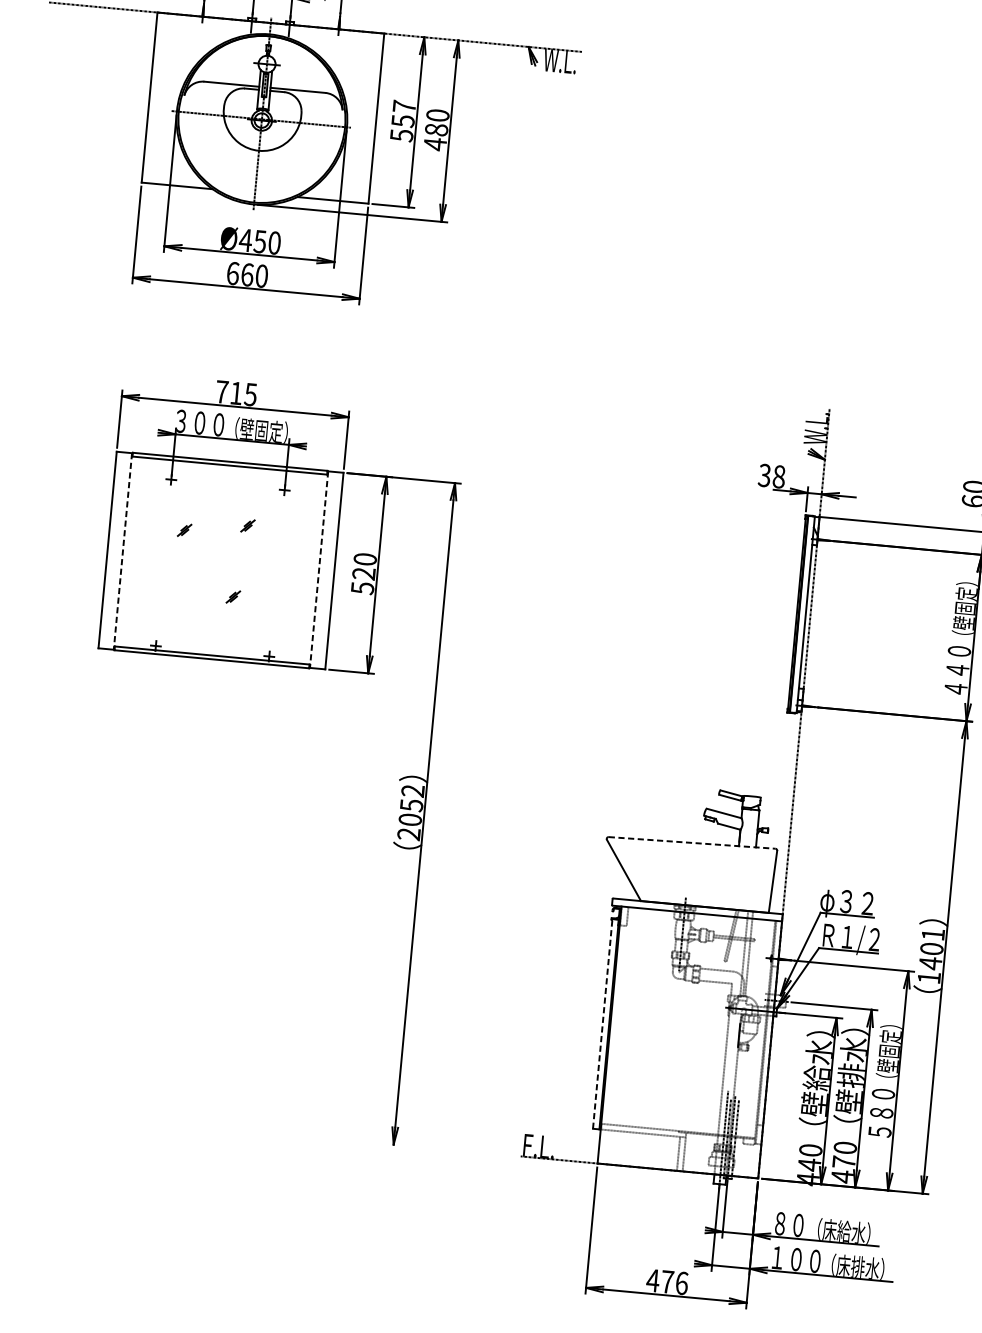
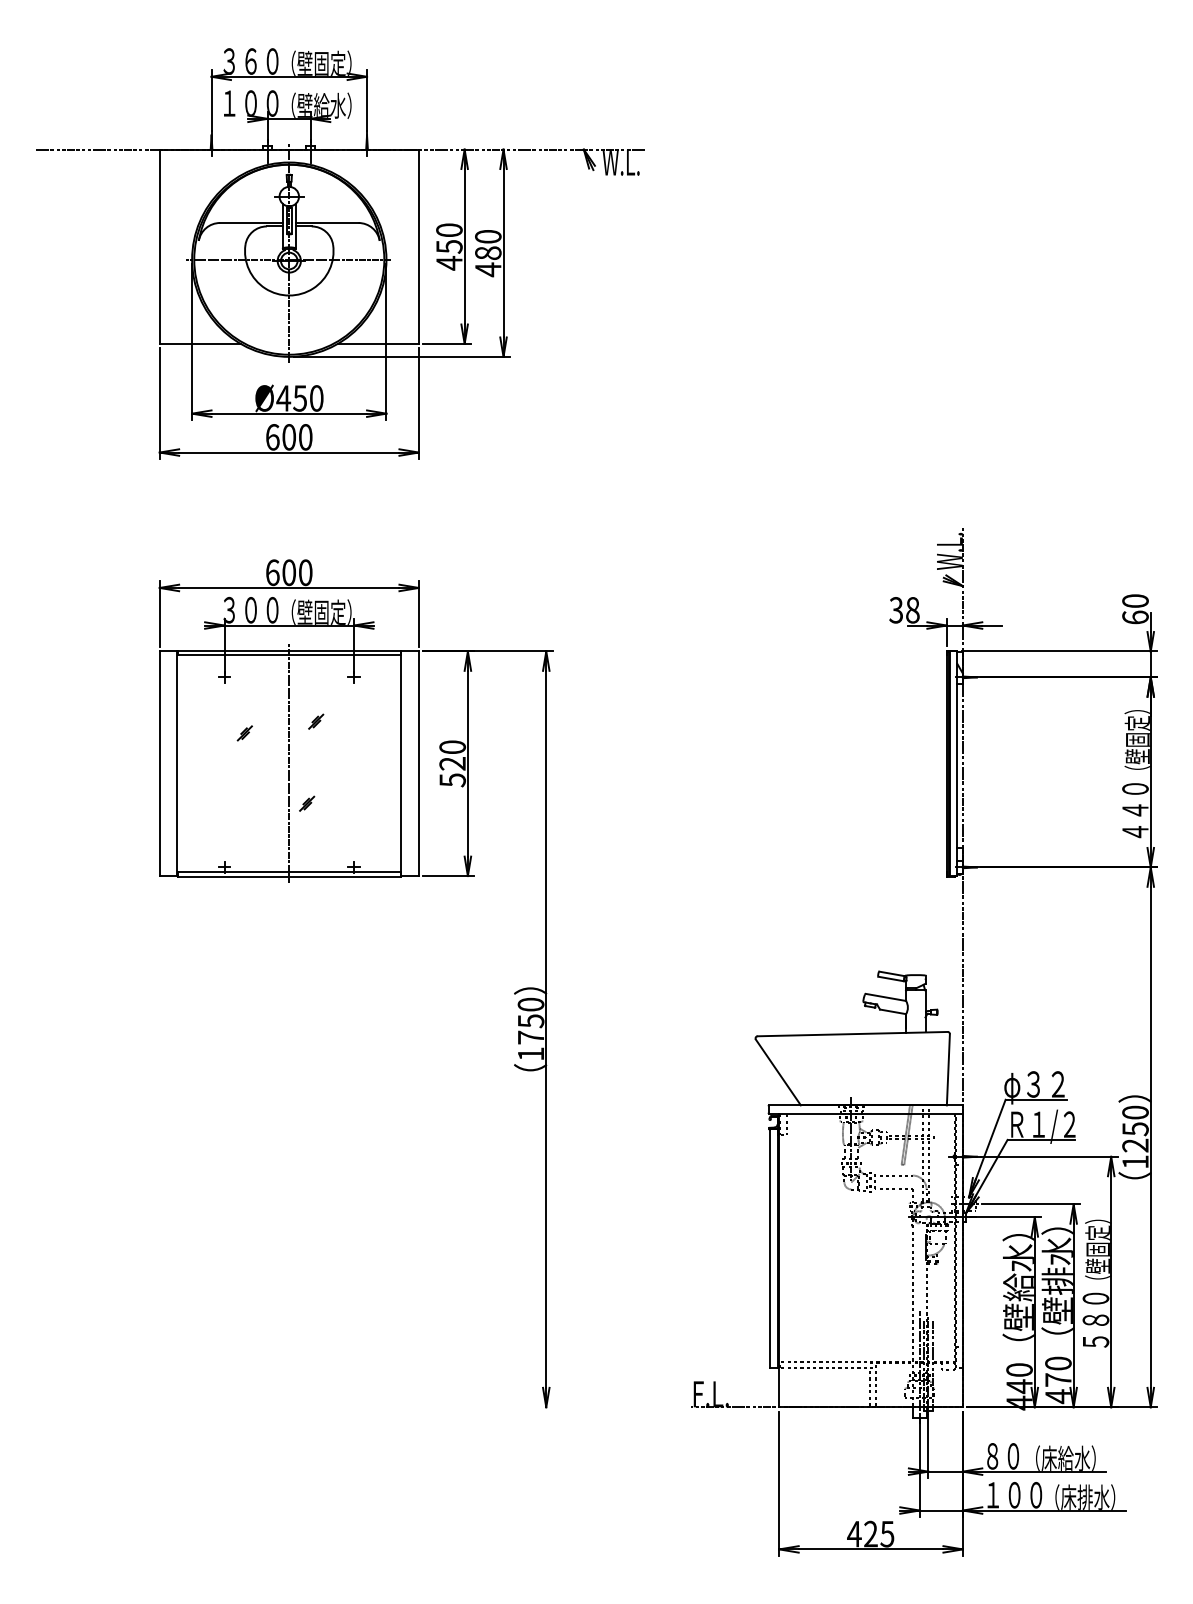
text: (403, 120) -> (449, 246), 557 -> 450
text: (247, 275) -> (289, 437), 660 -> 600
text: (236, 393) -> (289, 572), 715 -> 600
line: (123, 552) -> (177, 764), dashed -> solid
line: (221, 560) -> (289, 763), added
line: (319, 570) -> (401, 764), dashed -> solid
text: (410, 811) -> (530, 1028), 2052 -> 1750
line: (692, 843) -> (853, 1034), dashed -> solid
text: (931, 949) -> (1135, 1129), 1401 -> 1250
line: (602, 1023) -> (770, 1248), dashed -> solid
text: (675, 1282) -> (879, 1533), 476 -> 425

